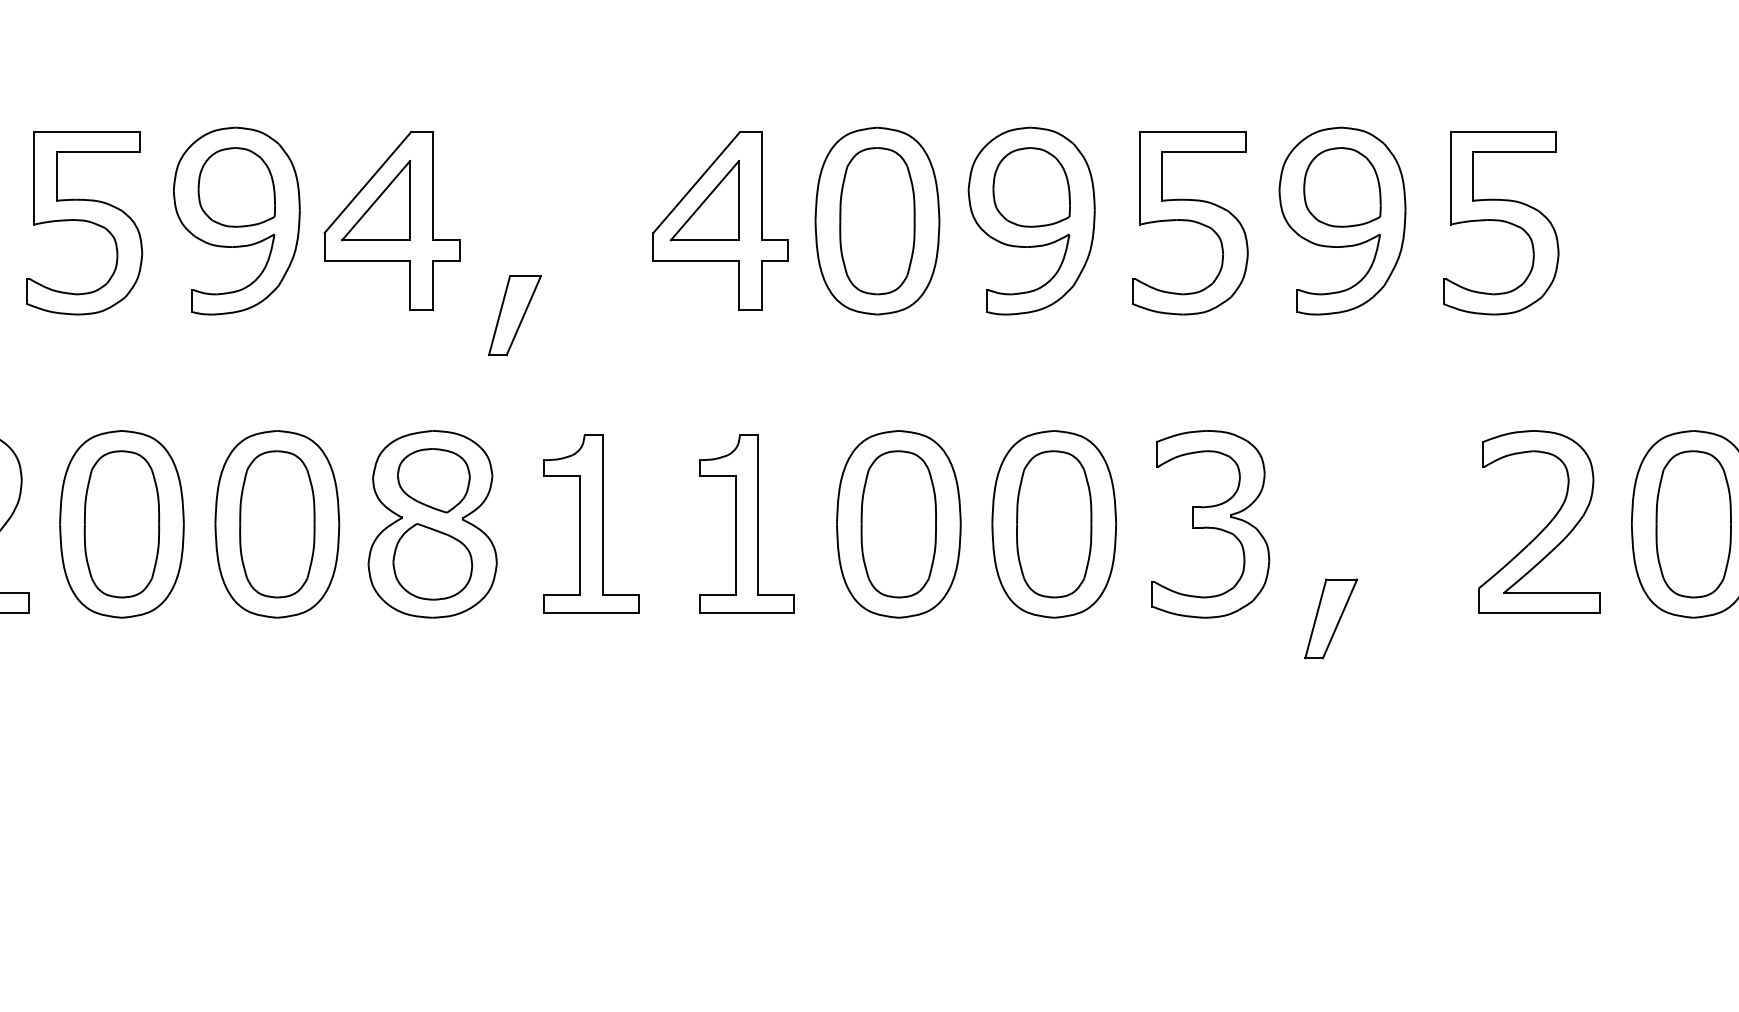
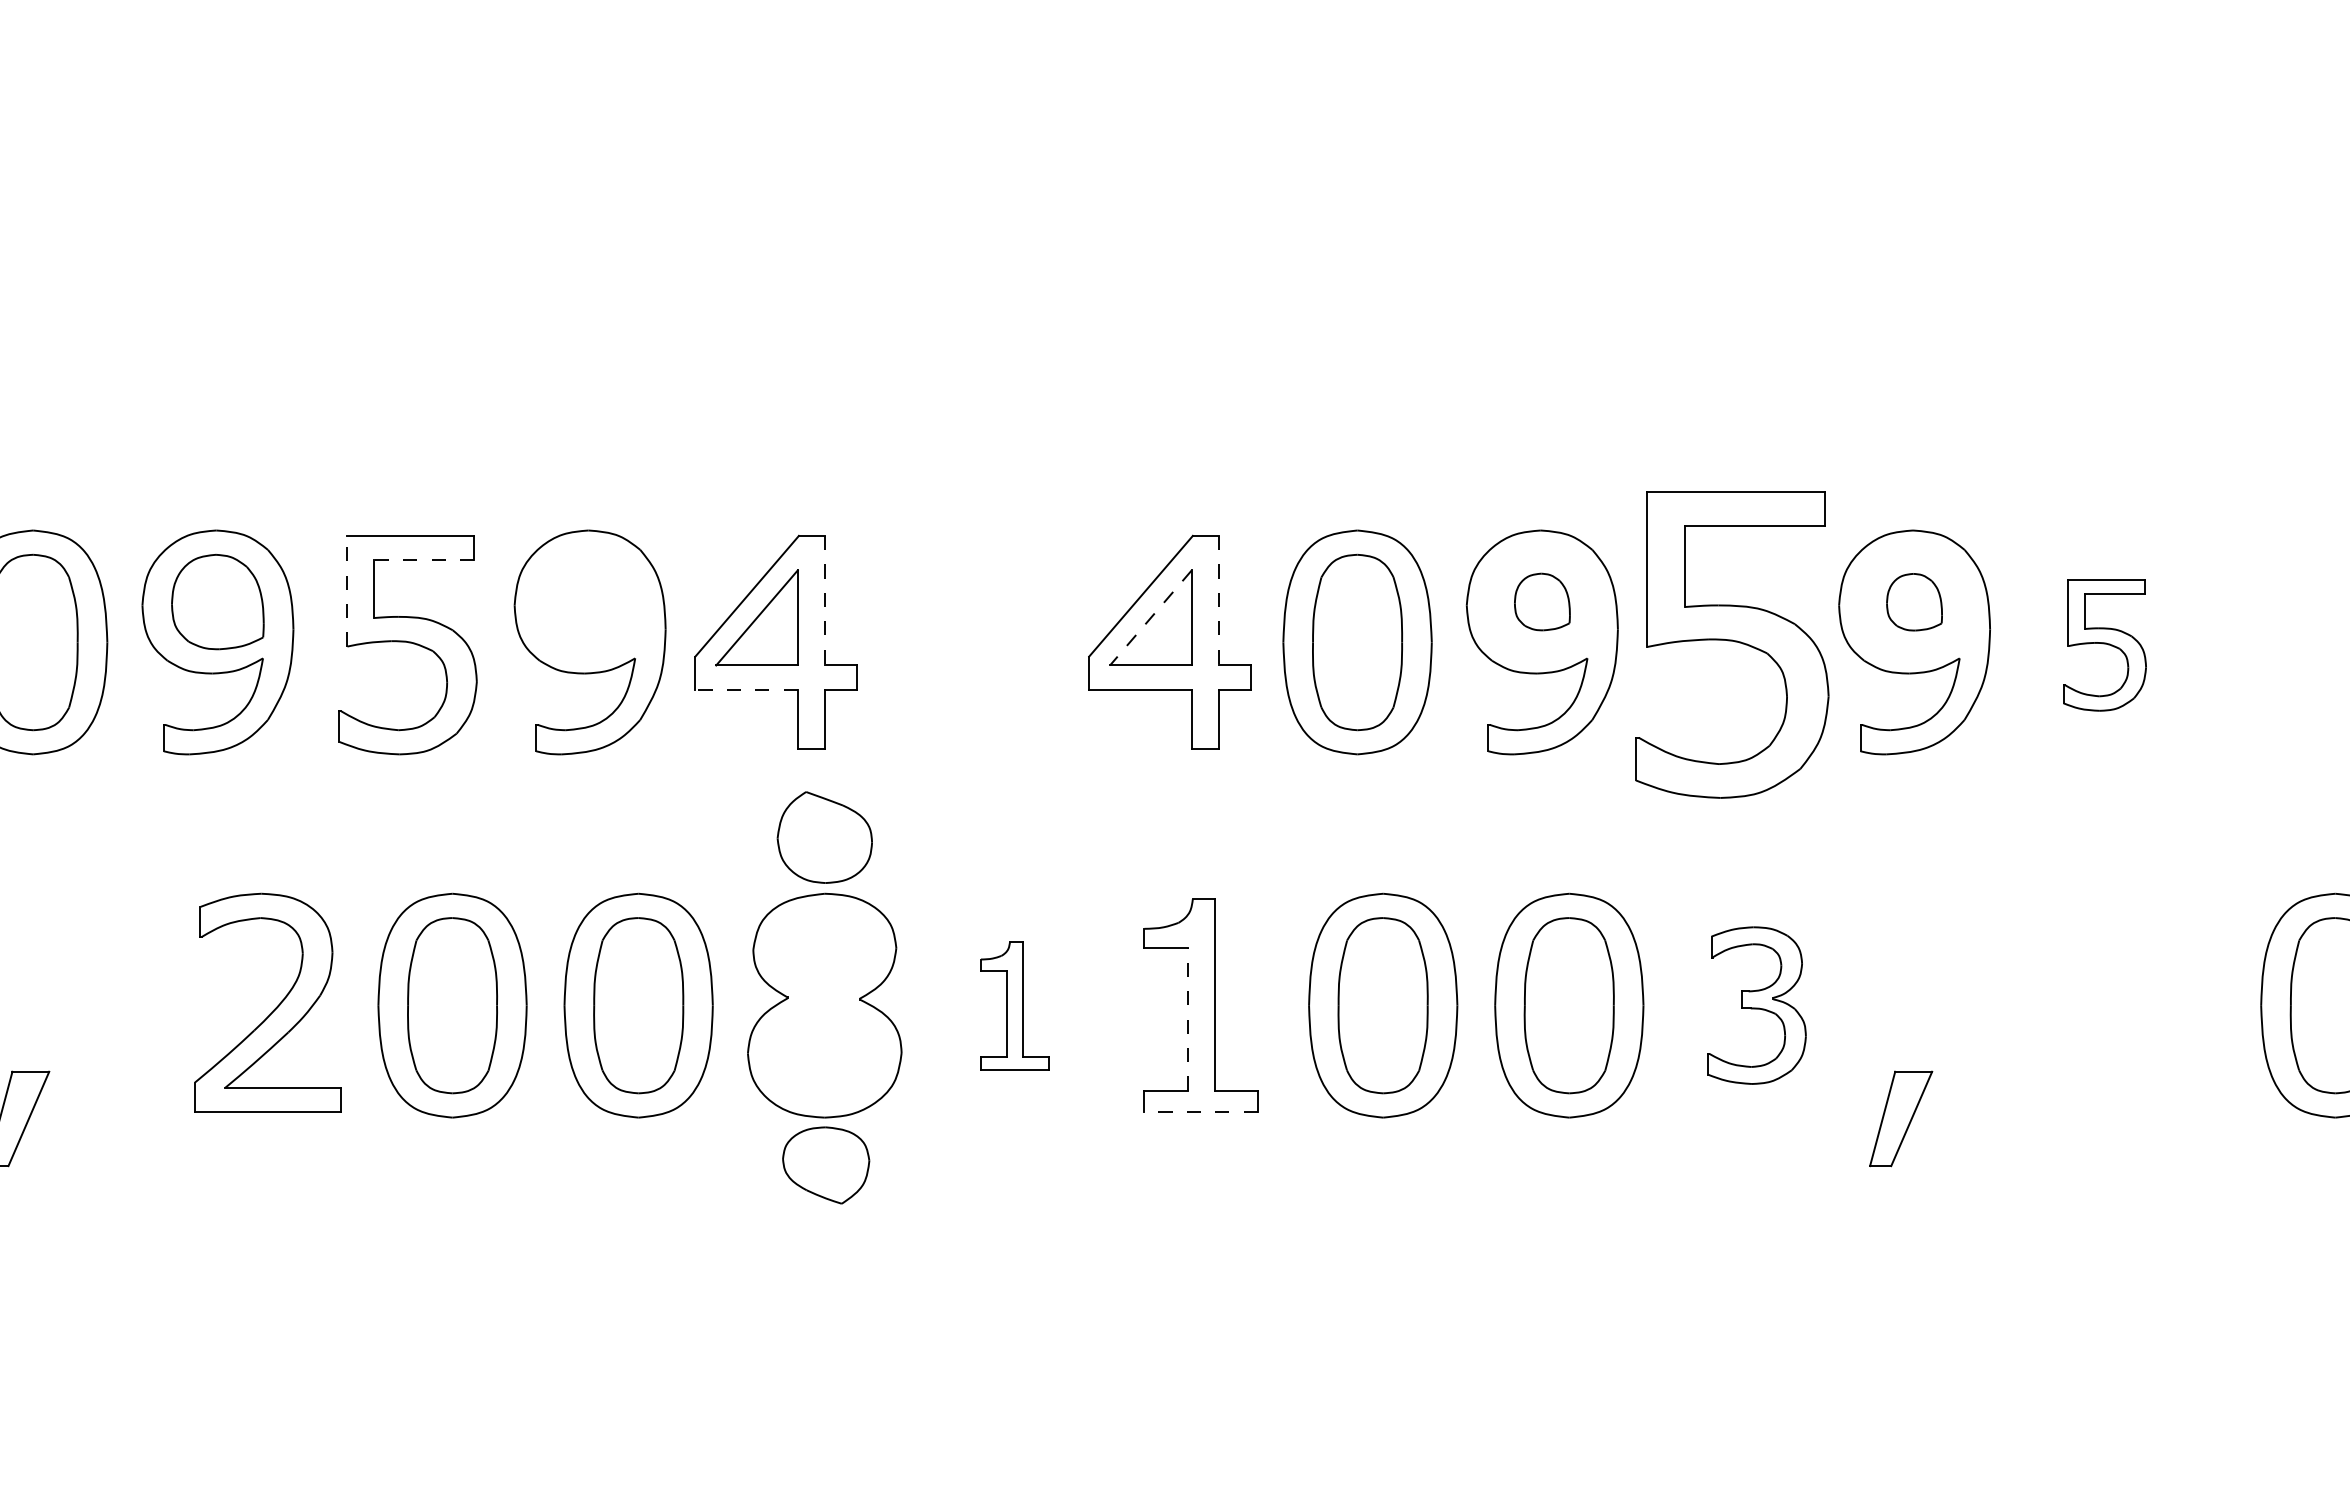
line: (98, 152) -> (424, 560), solid -> dashed
line: (34, 177) -> (347, 590), solid -> dashed
part: (236, 186) -> (589, 601), removed
line: (432, 186) -> (824, 600), solid -> dashed
line: (761, 186) -> (1218, 600), solid -> dashed
part: (1031, 186) -> (1542, 601), size x0.6
part: (1342, 187) -> (1914, 602), size x0.6
line: (704, 200) -> (1150, 617), solid -> dashed
part: (1190, 223) -> (1732, 645), size x1.4
part: (1501, 223) -> (2104, 645), size x0.6
line: (367, 260) -> (746, 689), solid -> dashed
part: (515, 315) -> (923, 755), removed
part: (434, 480) -> (826, 1165), moved
part: (591, 524) -> (1014, 1005), size x0.6
part: (1210, 524) -> (1756, 1005), size x0.7
part: (1545, 526) -> (2157, 1008), removed
line: (735, 535) -> (1187, 1018), solid -> dashed
part: (432, 561) -> (824, 837), moved
line: (747, 613) -> (1201, 1112), solid -> dashed

